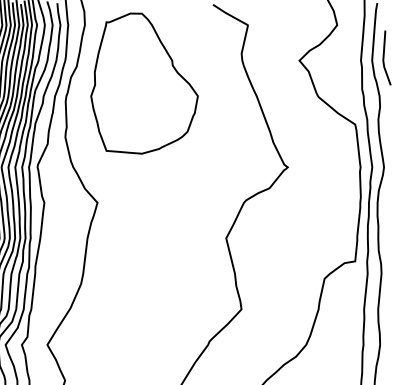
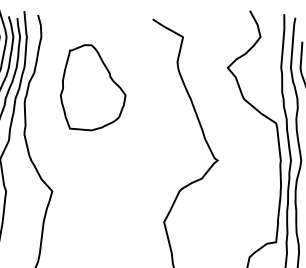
part: (144, 83) -> (93, 87), size x0.7

